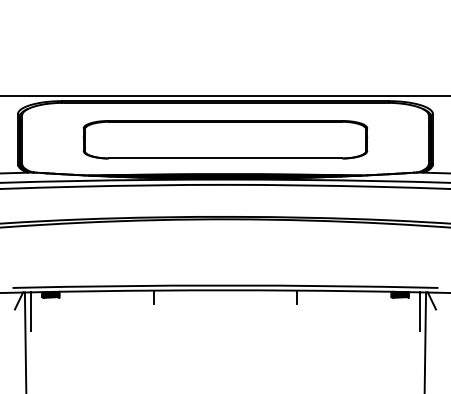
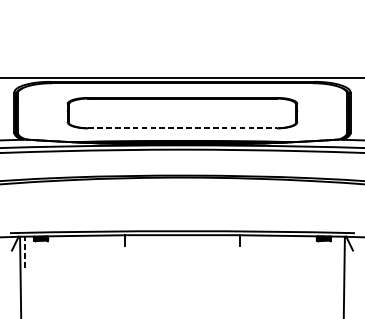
line: (225, 158) -> (182, 128), solid -> dashed
line: (30, 310) -> (24, 251), solid -> dashed
line: (420, 311) -> (340, 252), removed

